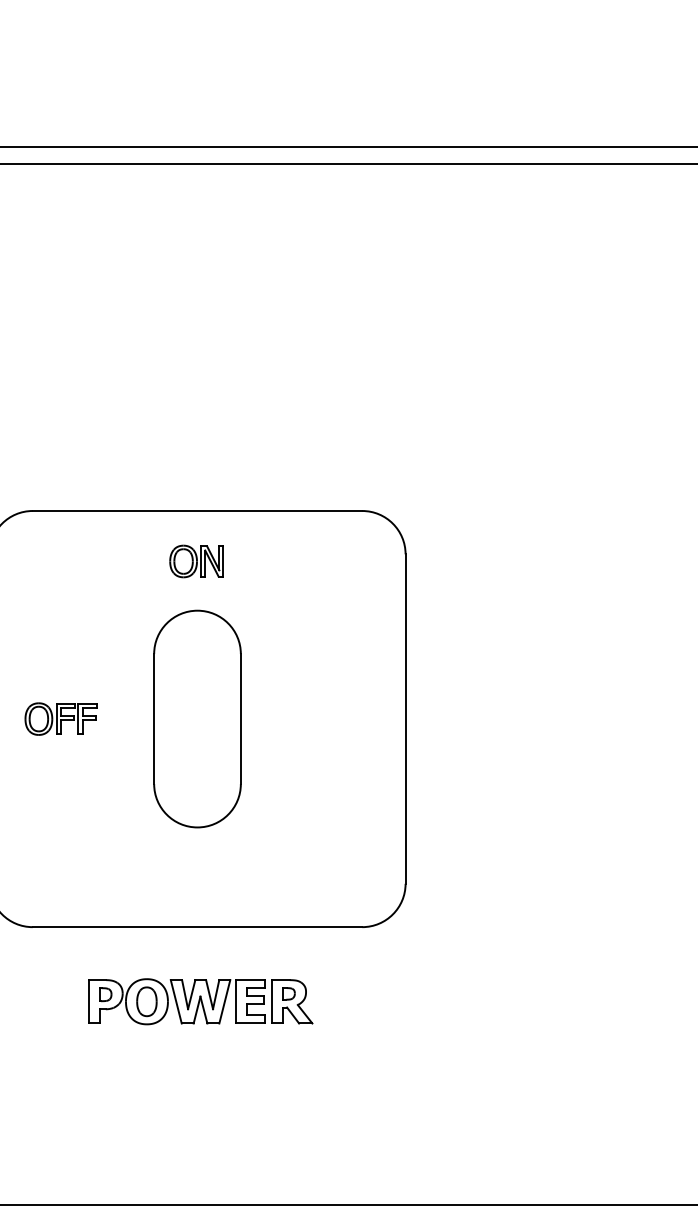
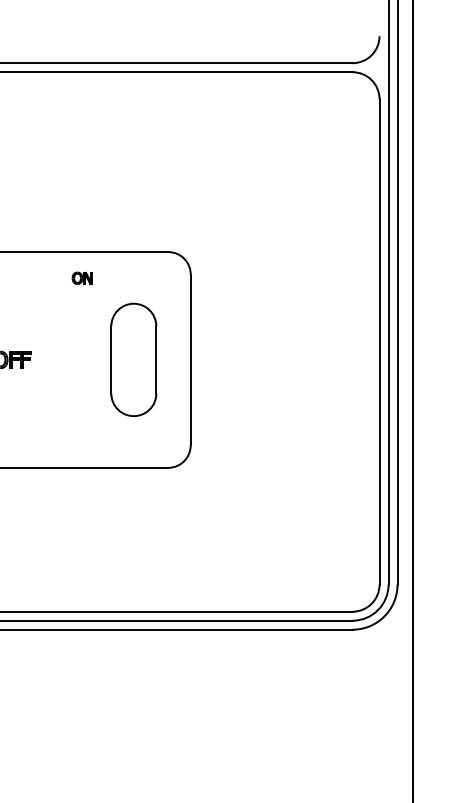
part: (194, 561) -> (81, 278), size x0.7
part: (196, 718) -> (133, 359), moved
part: (200, 1001) -> (84, 506), removed

